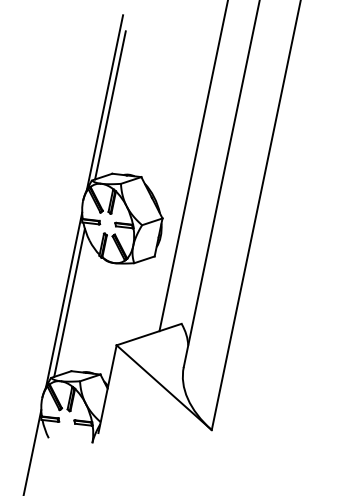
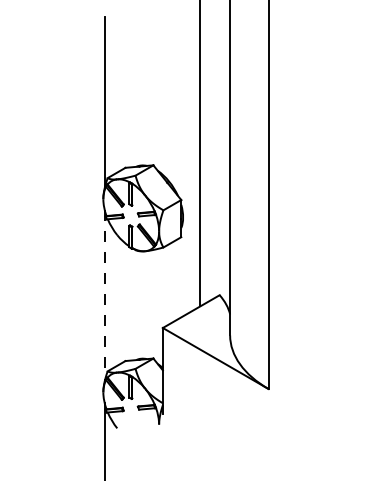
line: (110, 104) -> (110, 103), removed
line: (63, 300) -> (104, 296), solid -> dashed
line: (69, 302) -> (110, 296), removed

